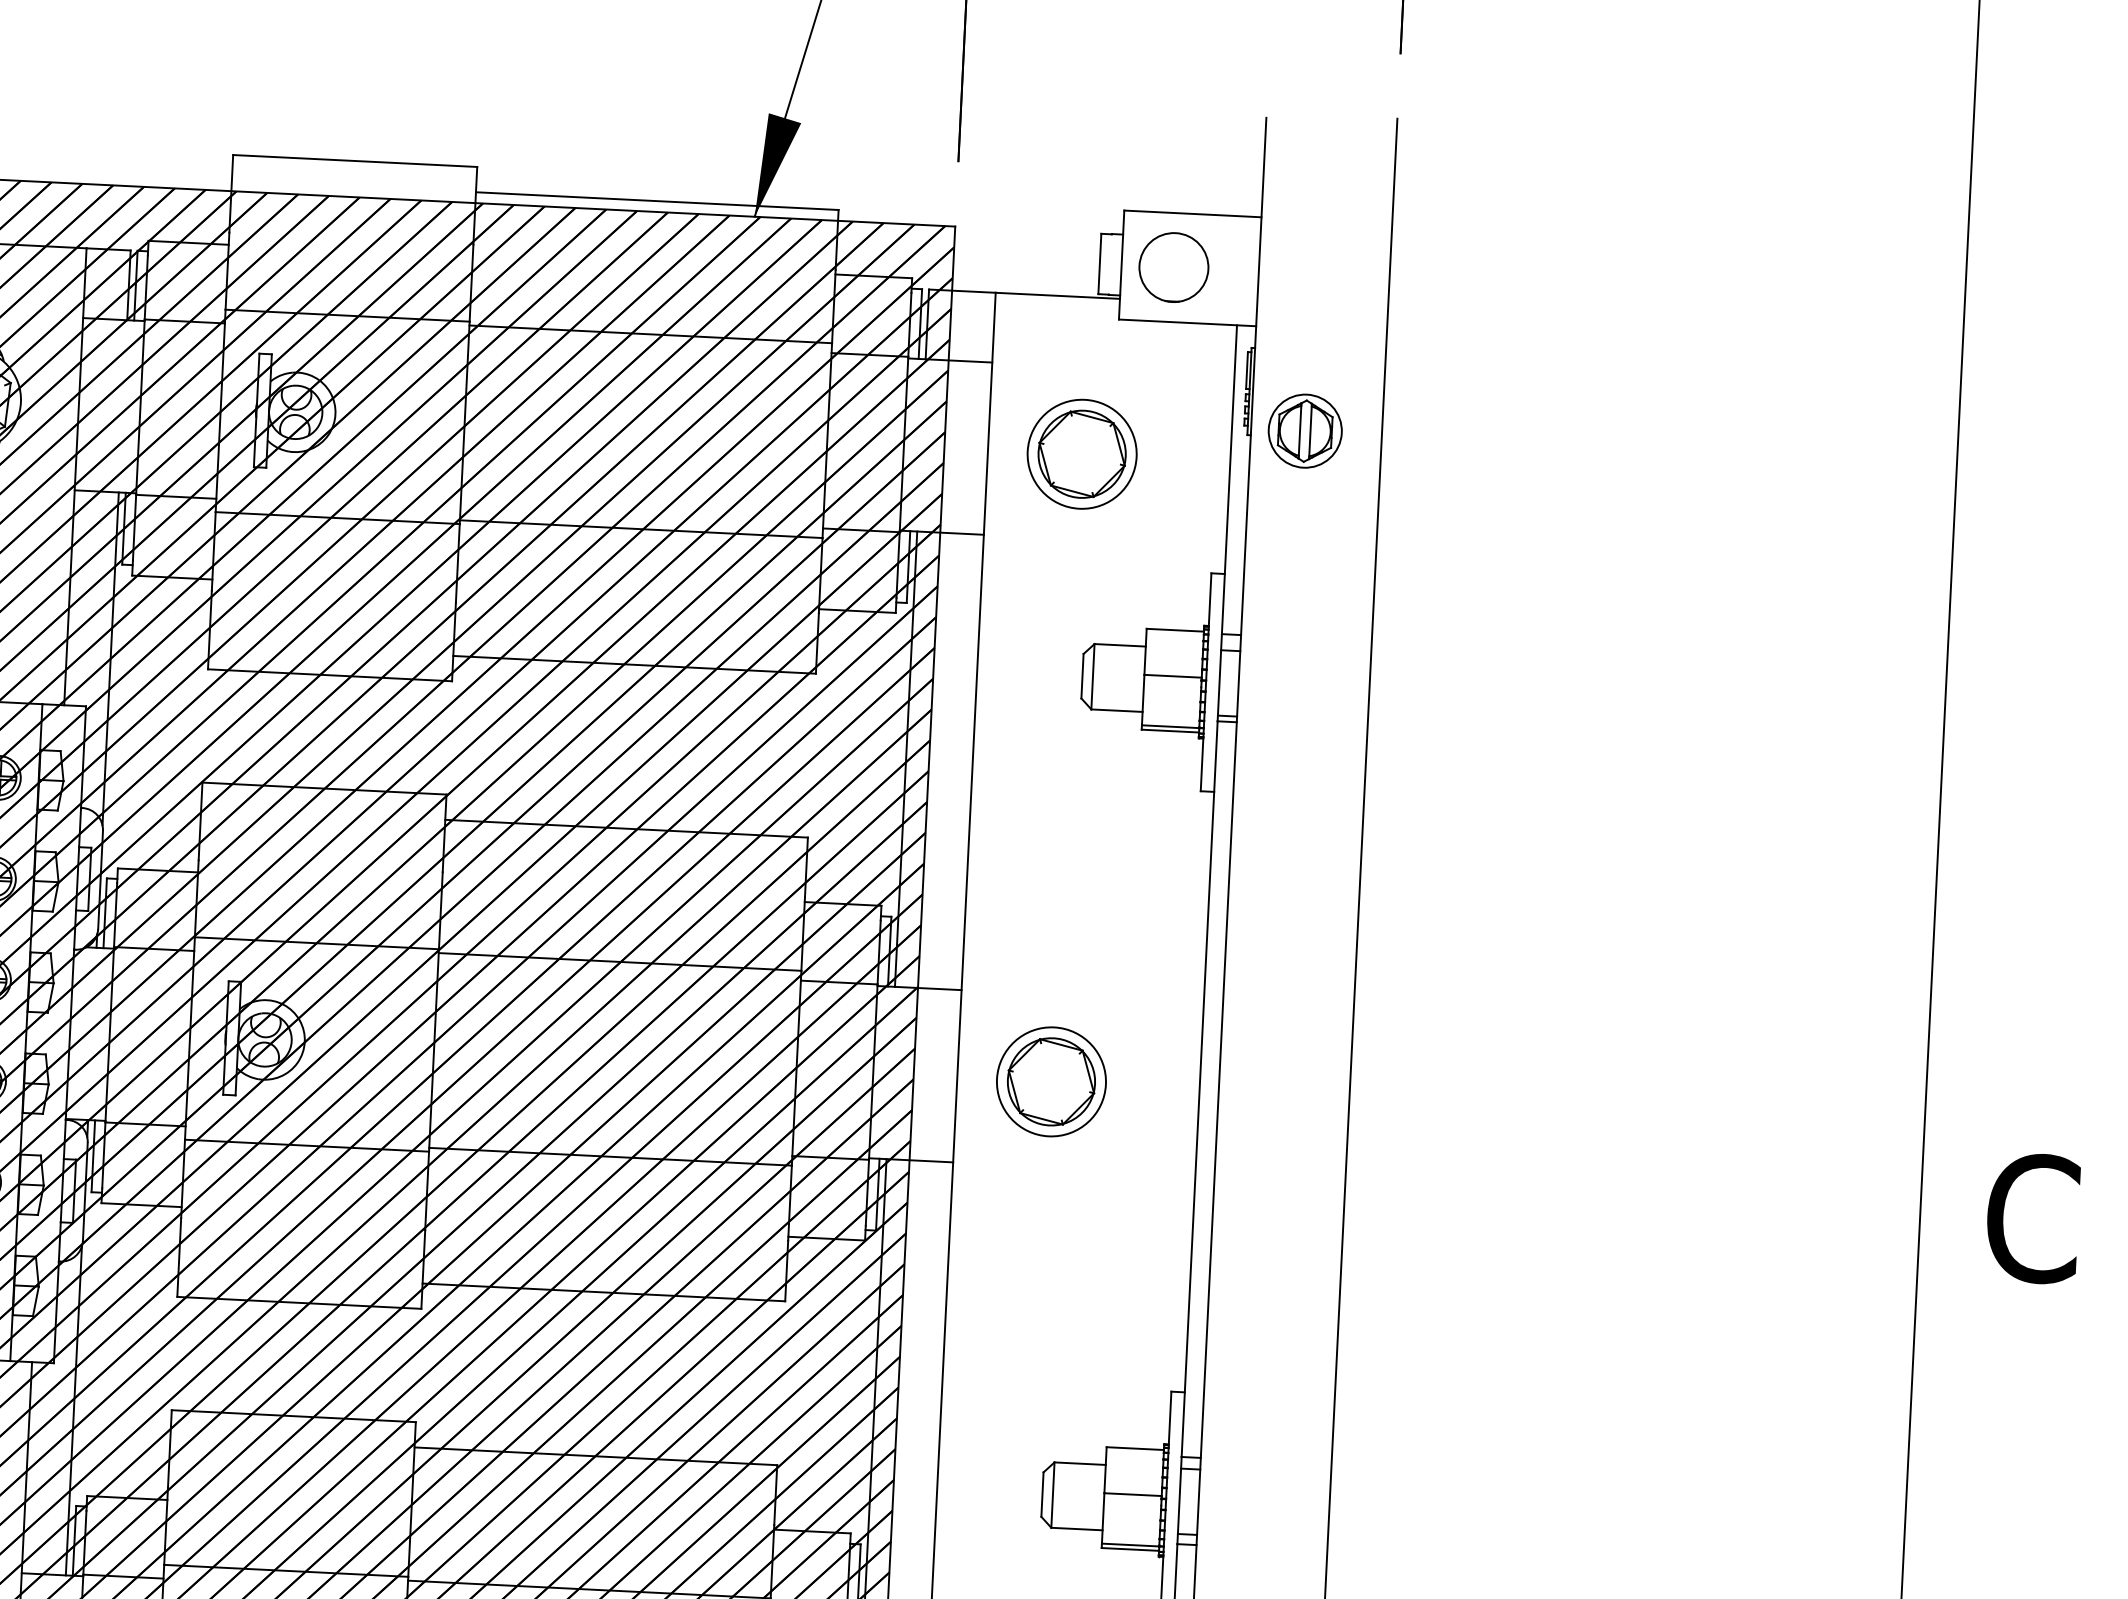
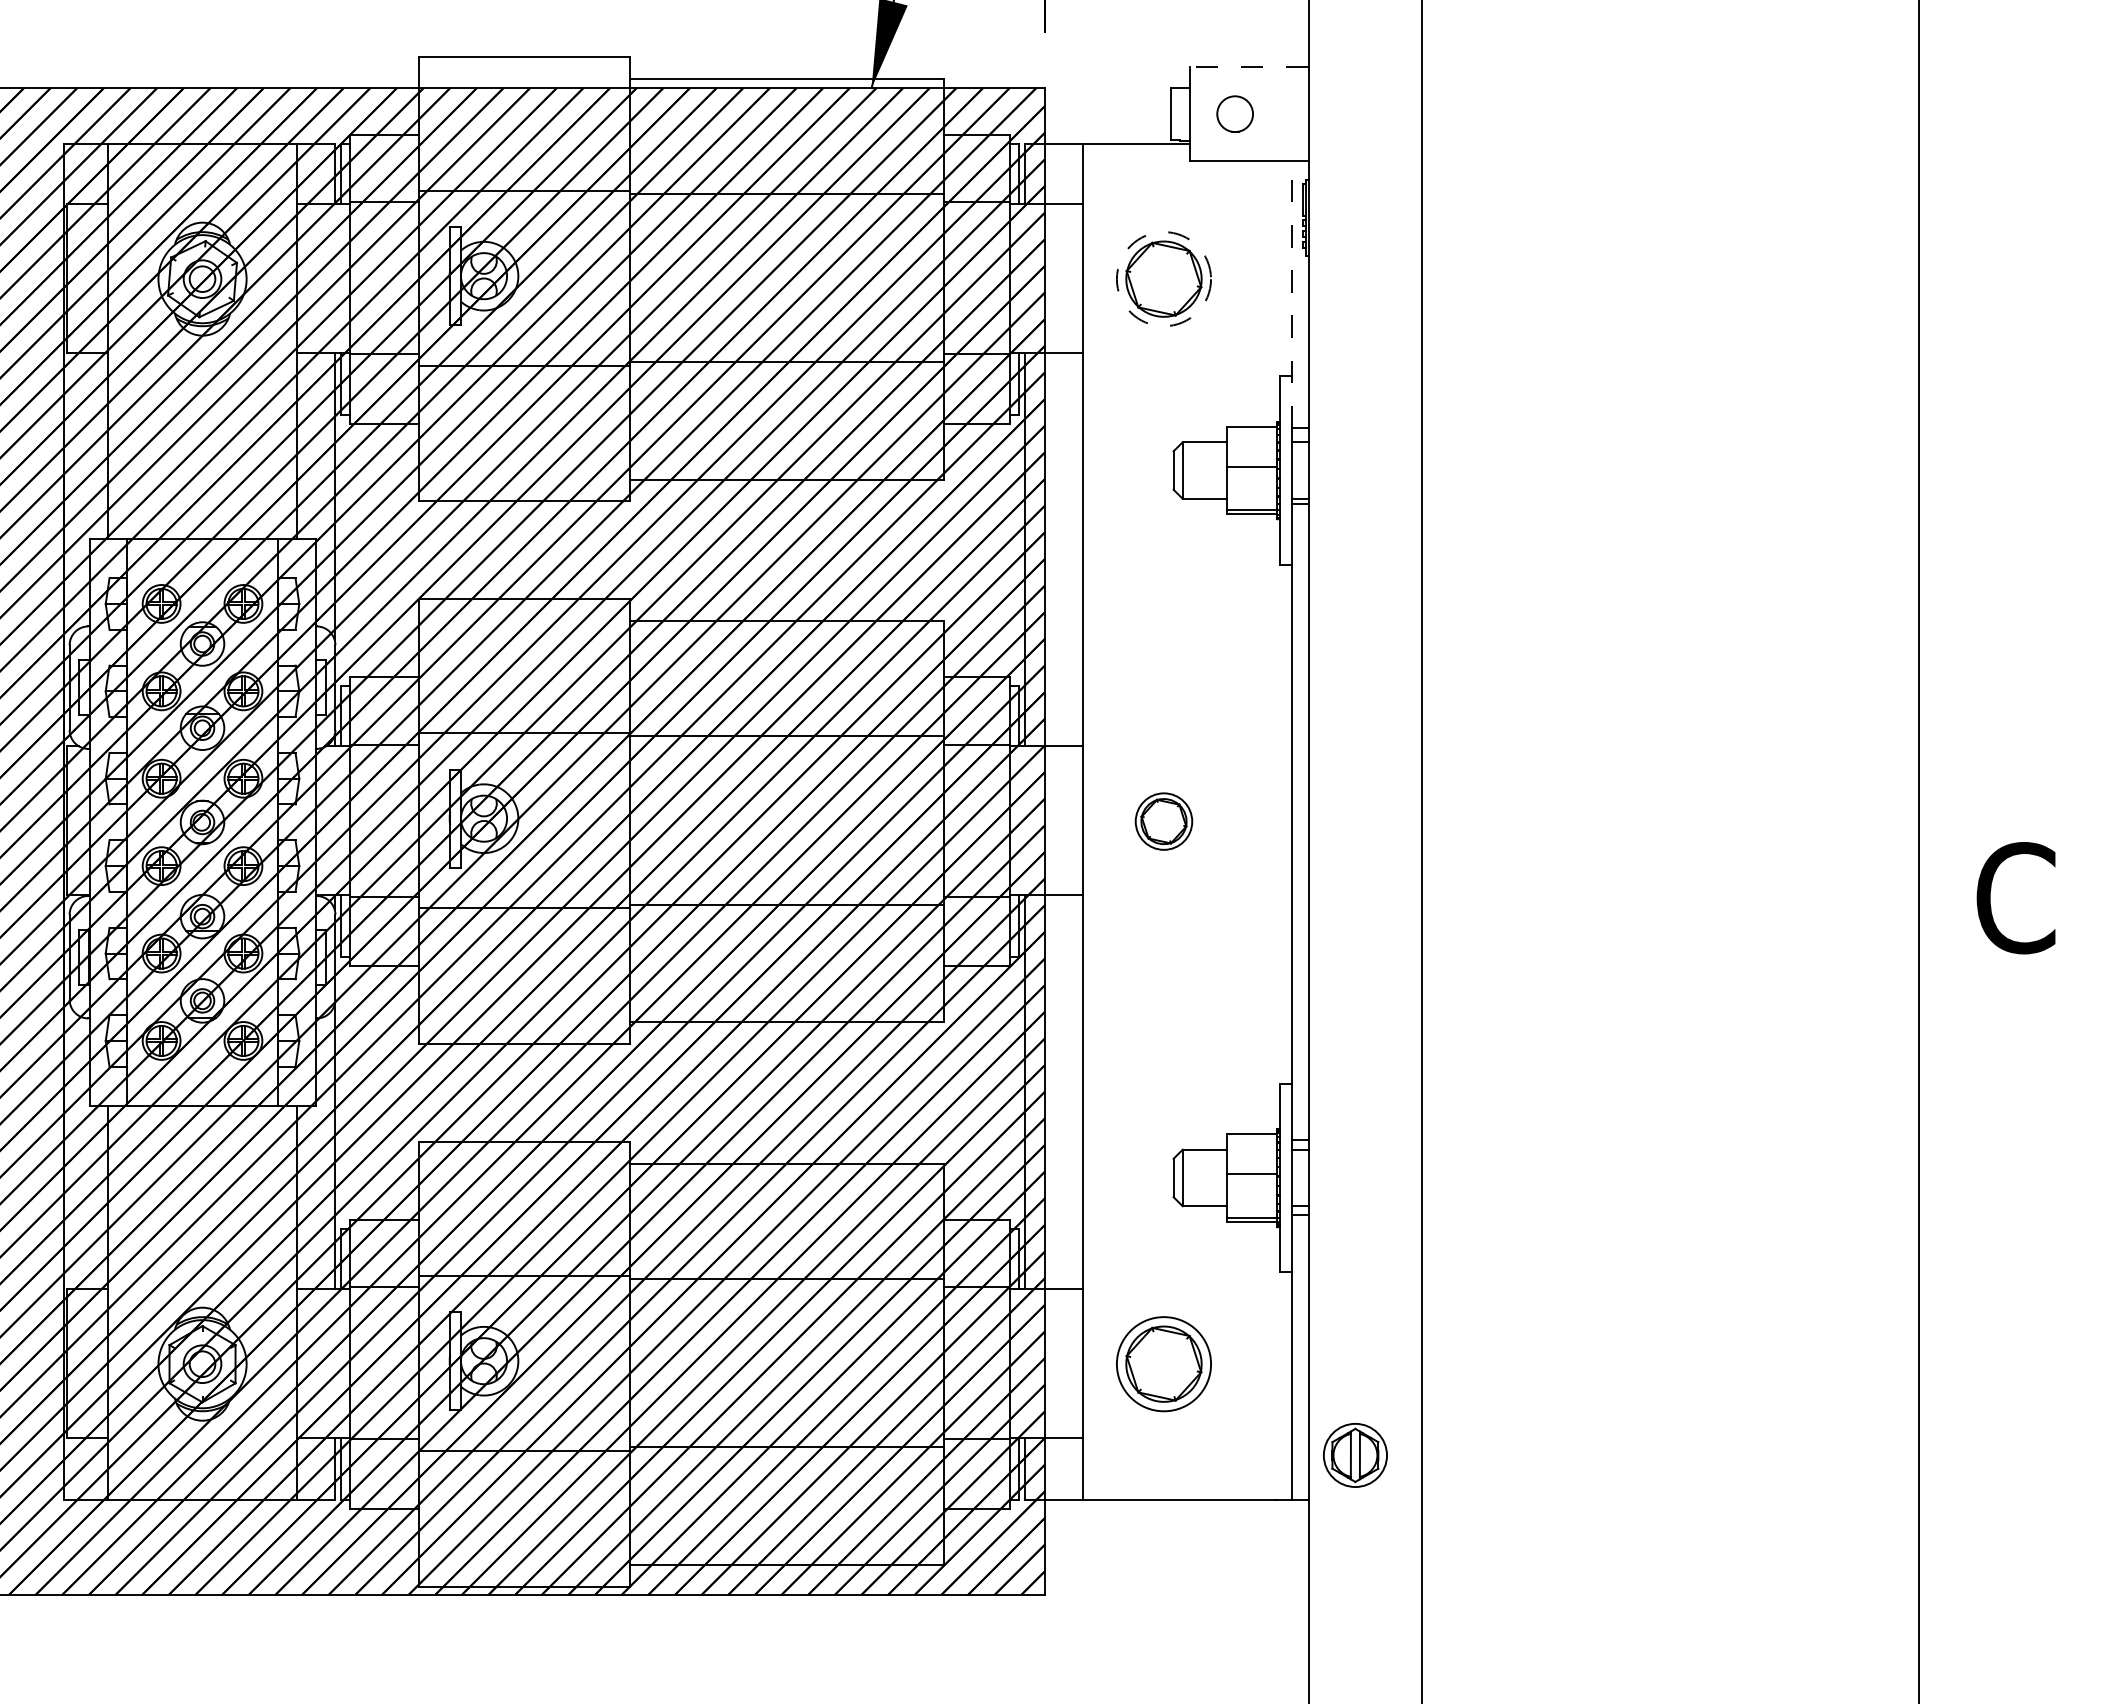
line: (1191, 214) -> (1248, 67), solid -> dashed
circle: (1173, 266) -> (1234, 113), size x0.6
part: (1305, 430) -> (1355, 249), removed
circle: (1081, 454) -> (1163, 279), solid -> dashed
line: (1229, 479) -> (1292, 294), solid -> dashed
part: (1050, 1081) -> (1163, 821), size x0.6

